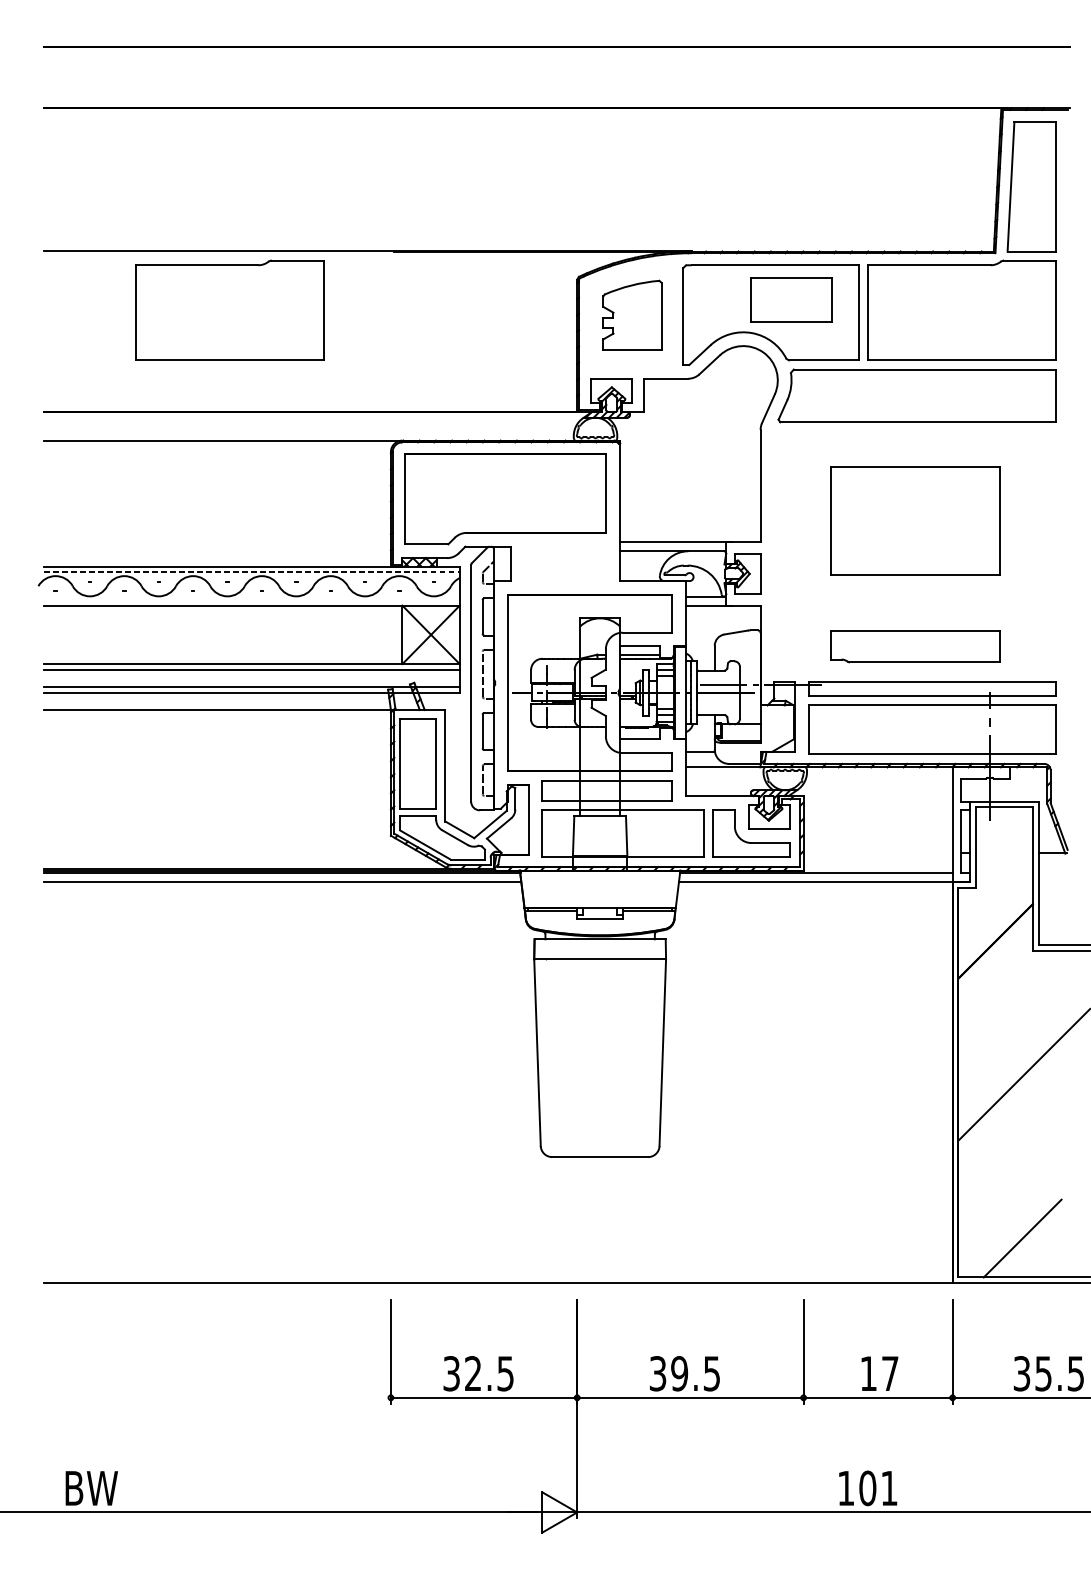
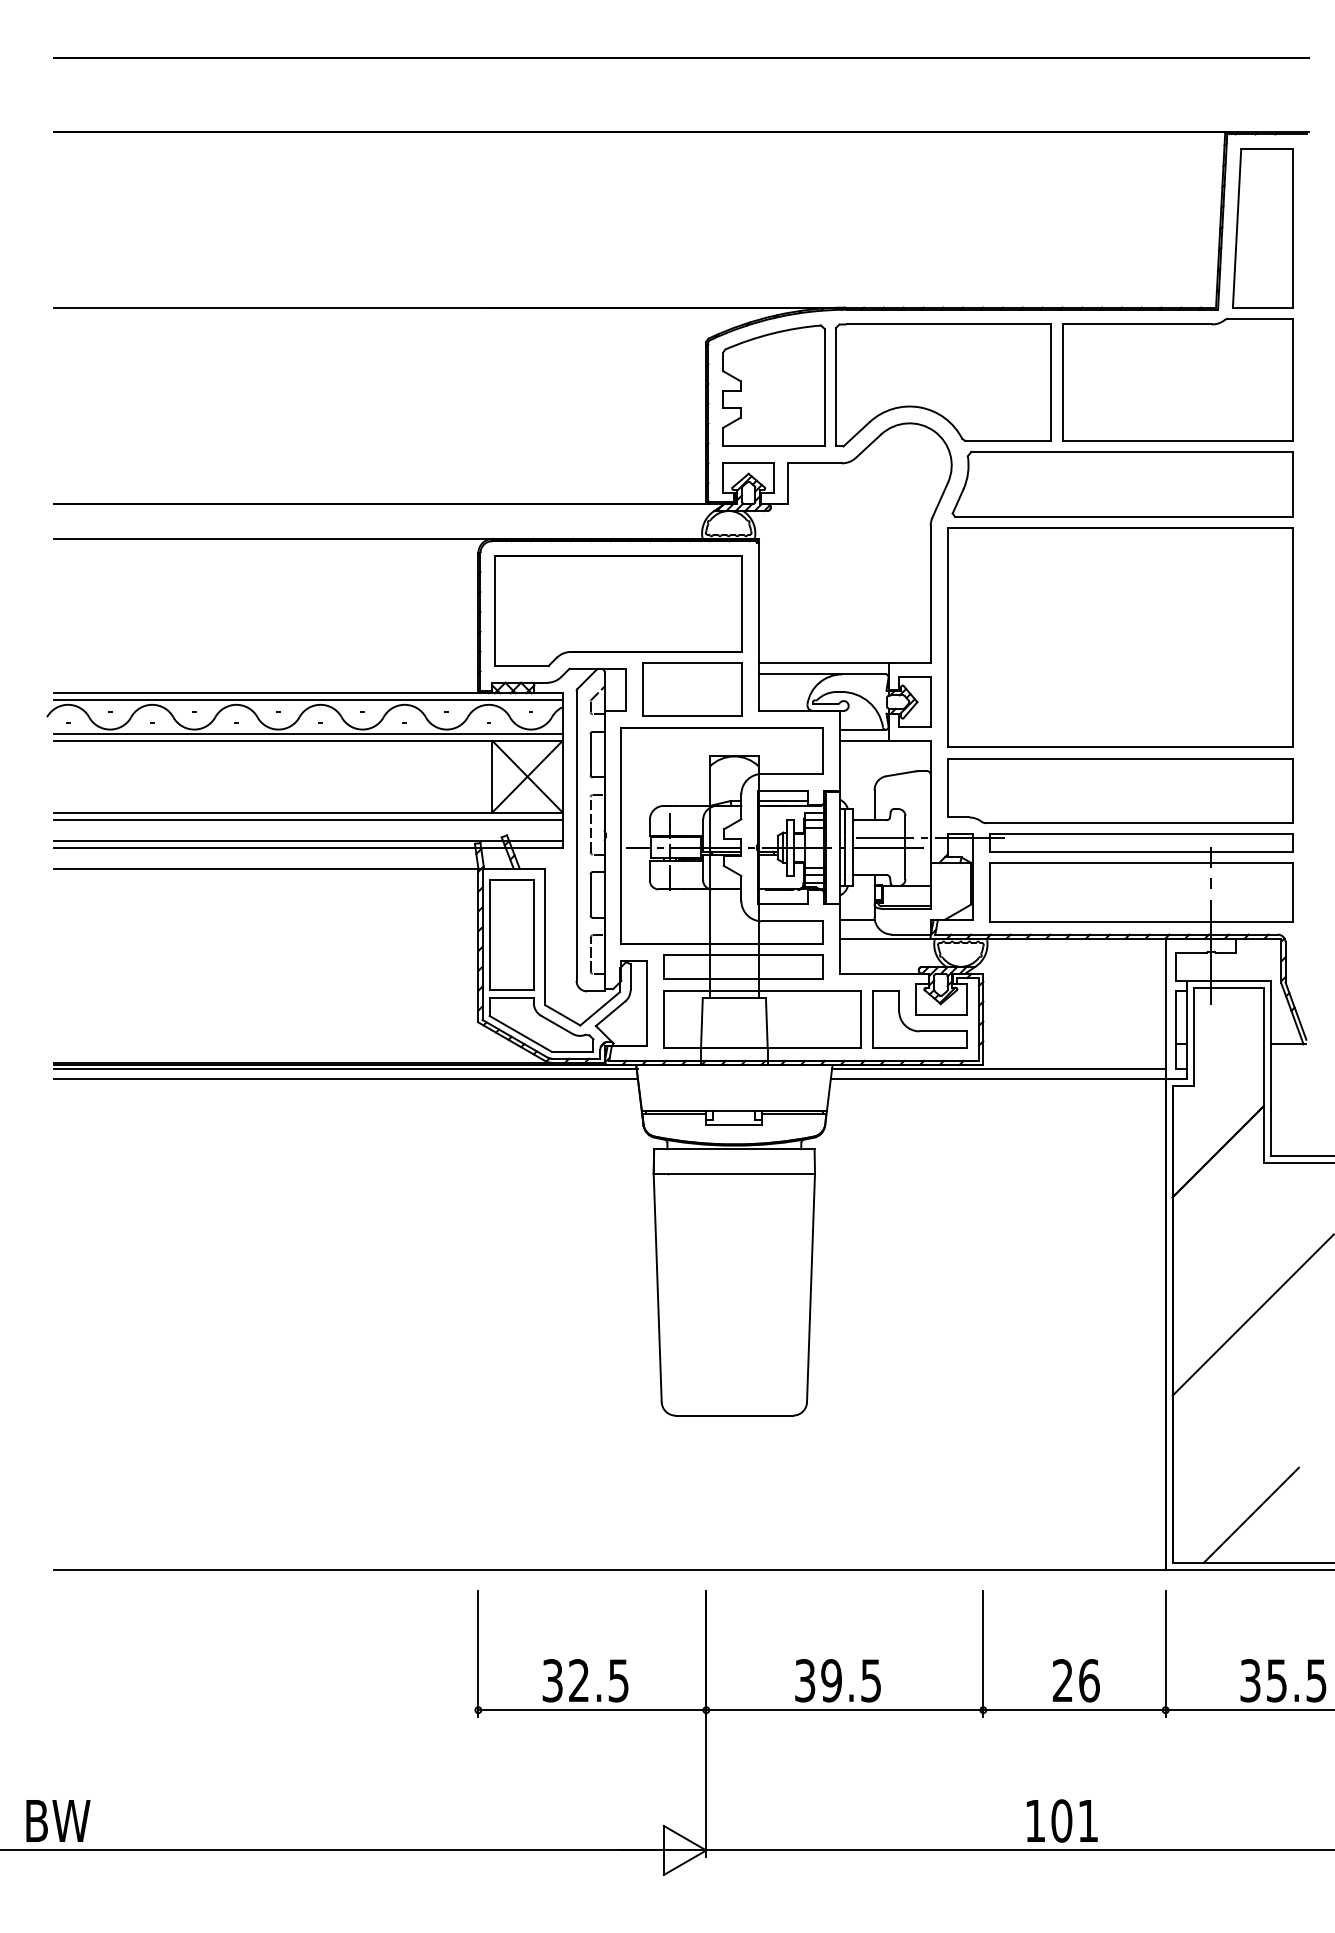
part: (791, 299) -> (692, 689), moved
part: (230, 310) -> (281, 379), removed
part: (632, 315) -> (773, 385), size x1.43
part: (915, 521) -> (1120, 637), size x1.67
line: (252, 572) -> (308, 700), dashed -> solid
line: (252, 600) -> (308, 734), added
part: (915, 646) -> (1120, 790), size x1.67
text: (878, 1373) -> (1075, 1680), 17 -> 26
text: (91, 1487) -> (58, 1820), moved

